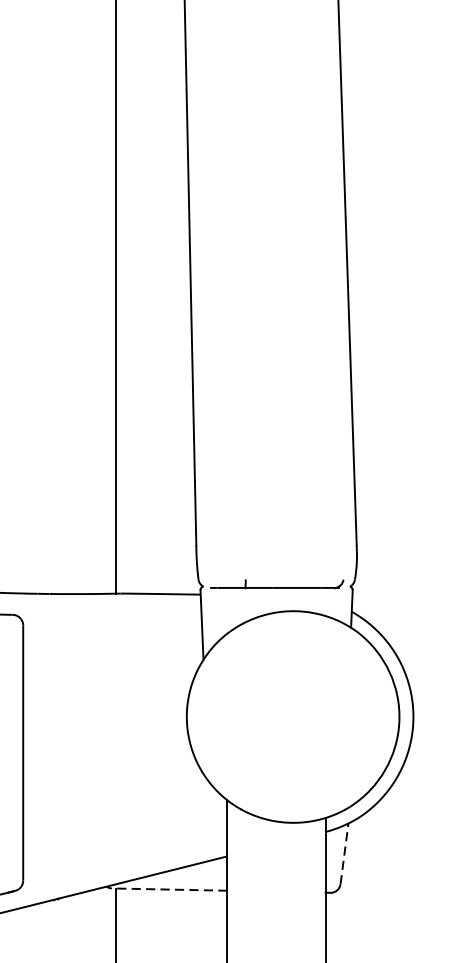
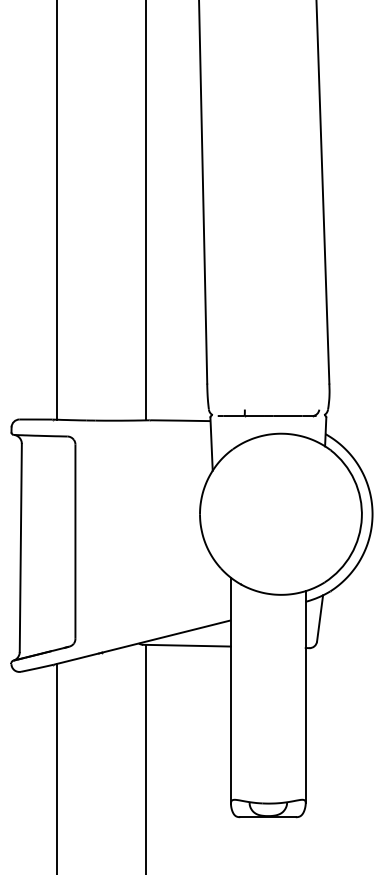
line: (345, 853) -> (320, 618), dashed -> solid
line: (169, 889) -> (186, 645), dashed -> solid

